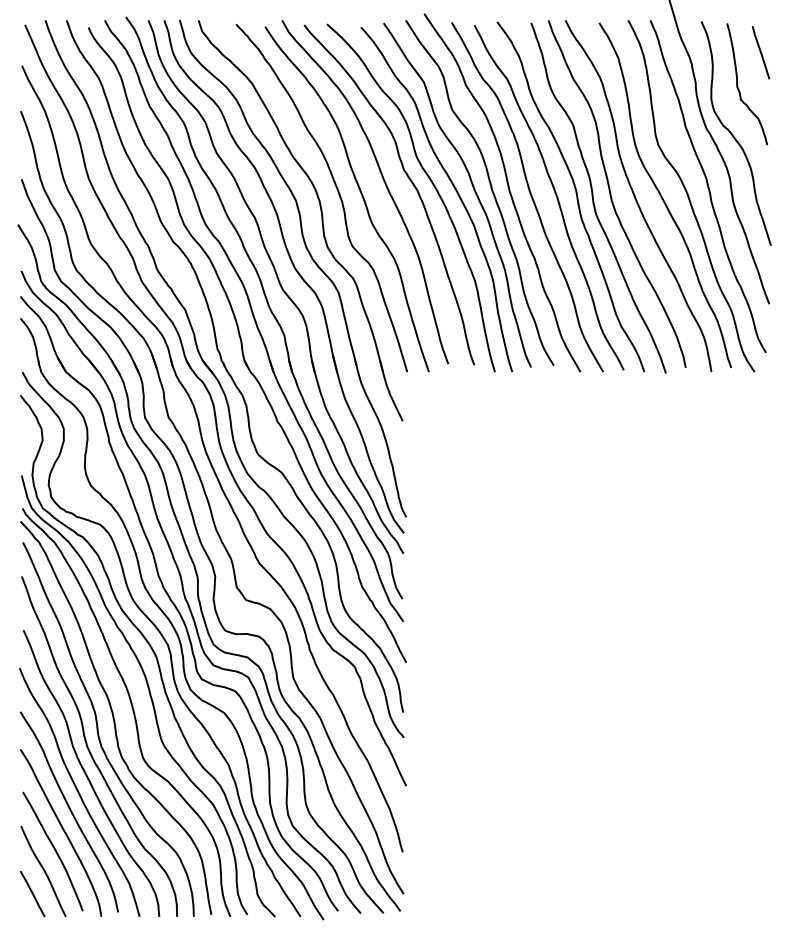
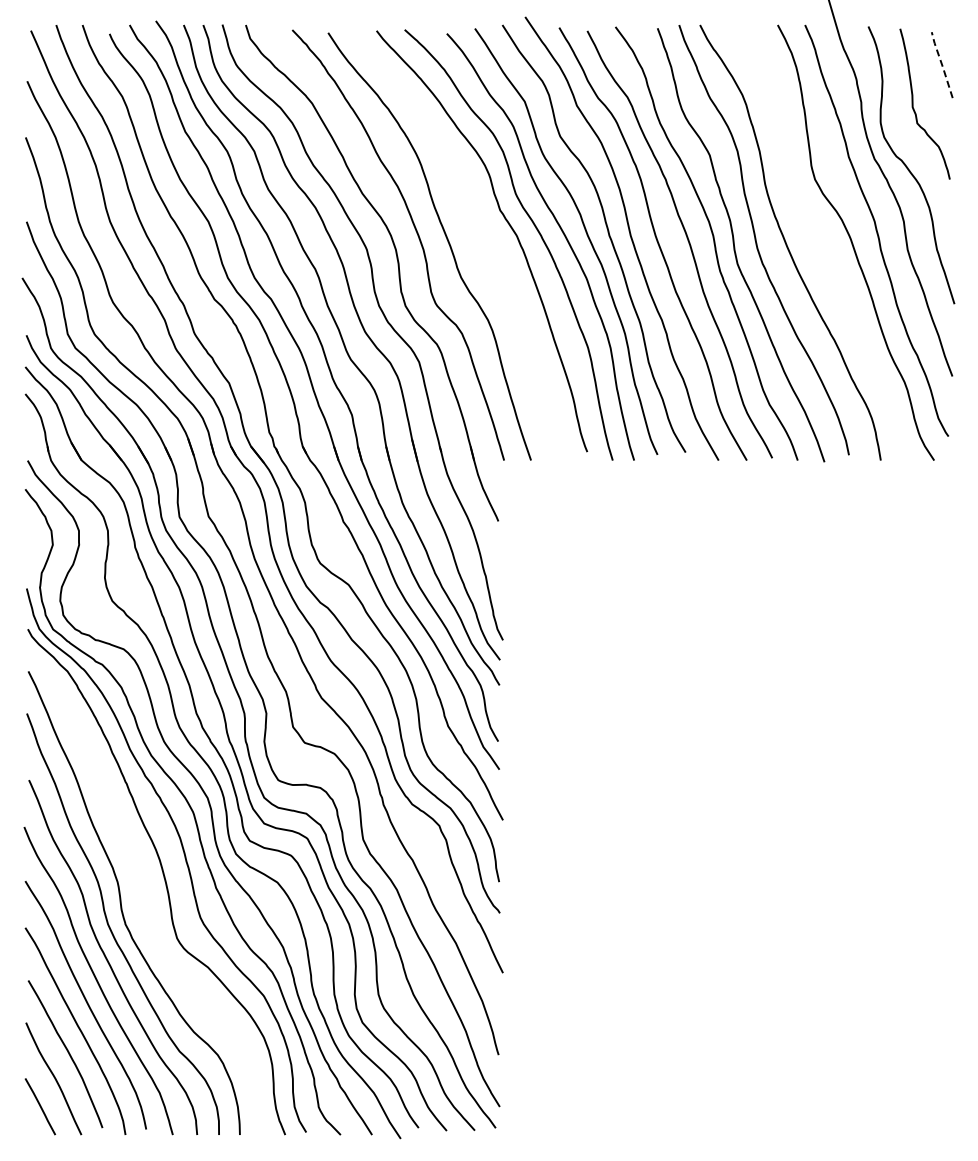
line: (760, 52) -> (941, 64), solid -> dashed
curve: (384, 184) -> (476, 228), removed
curve: (661, 195) -> (819, 242), removed
curve: (114, 717) -> (141, 888), removed

